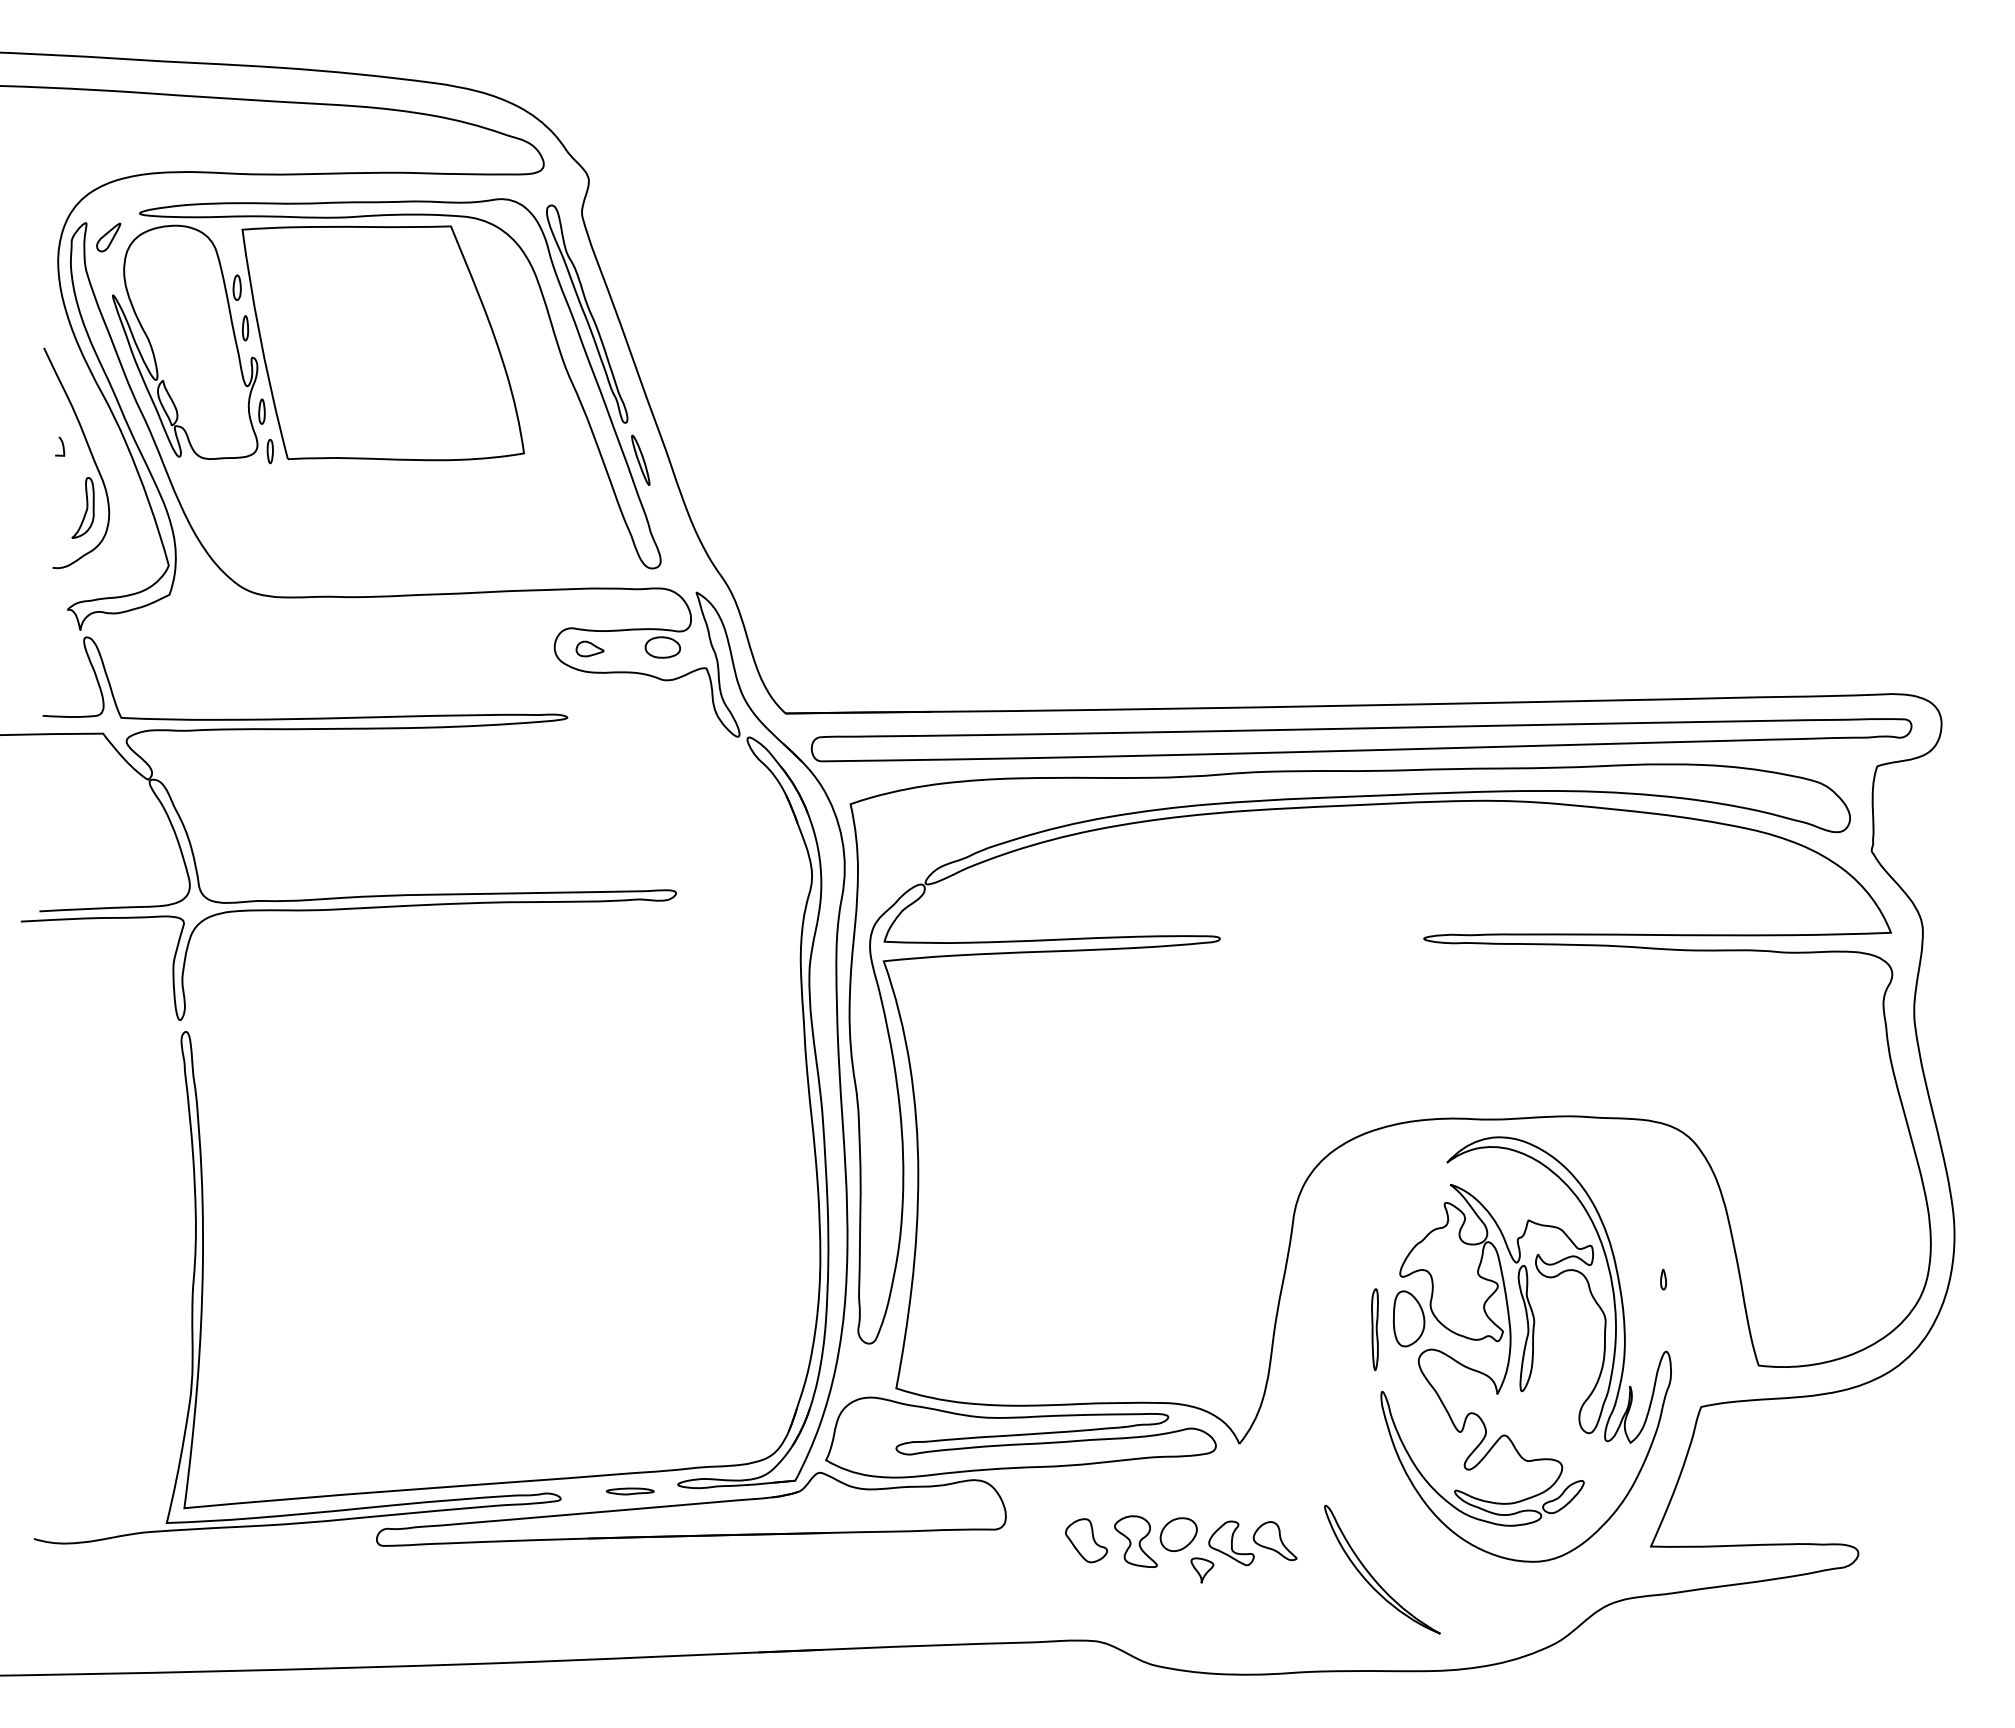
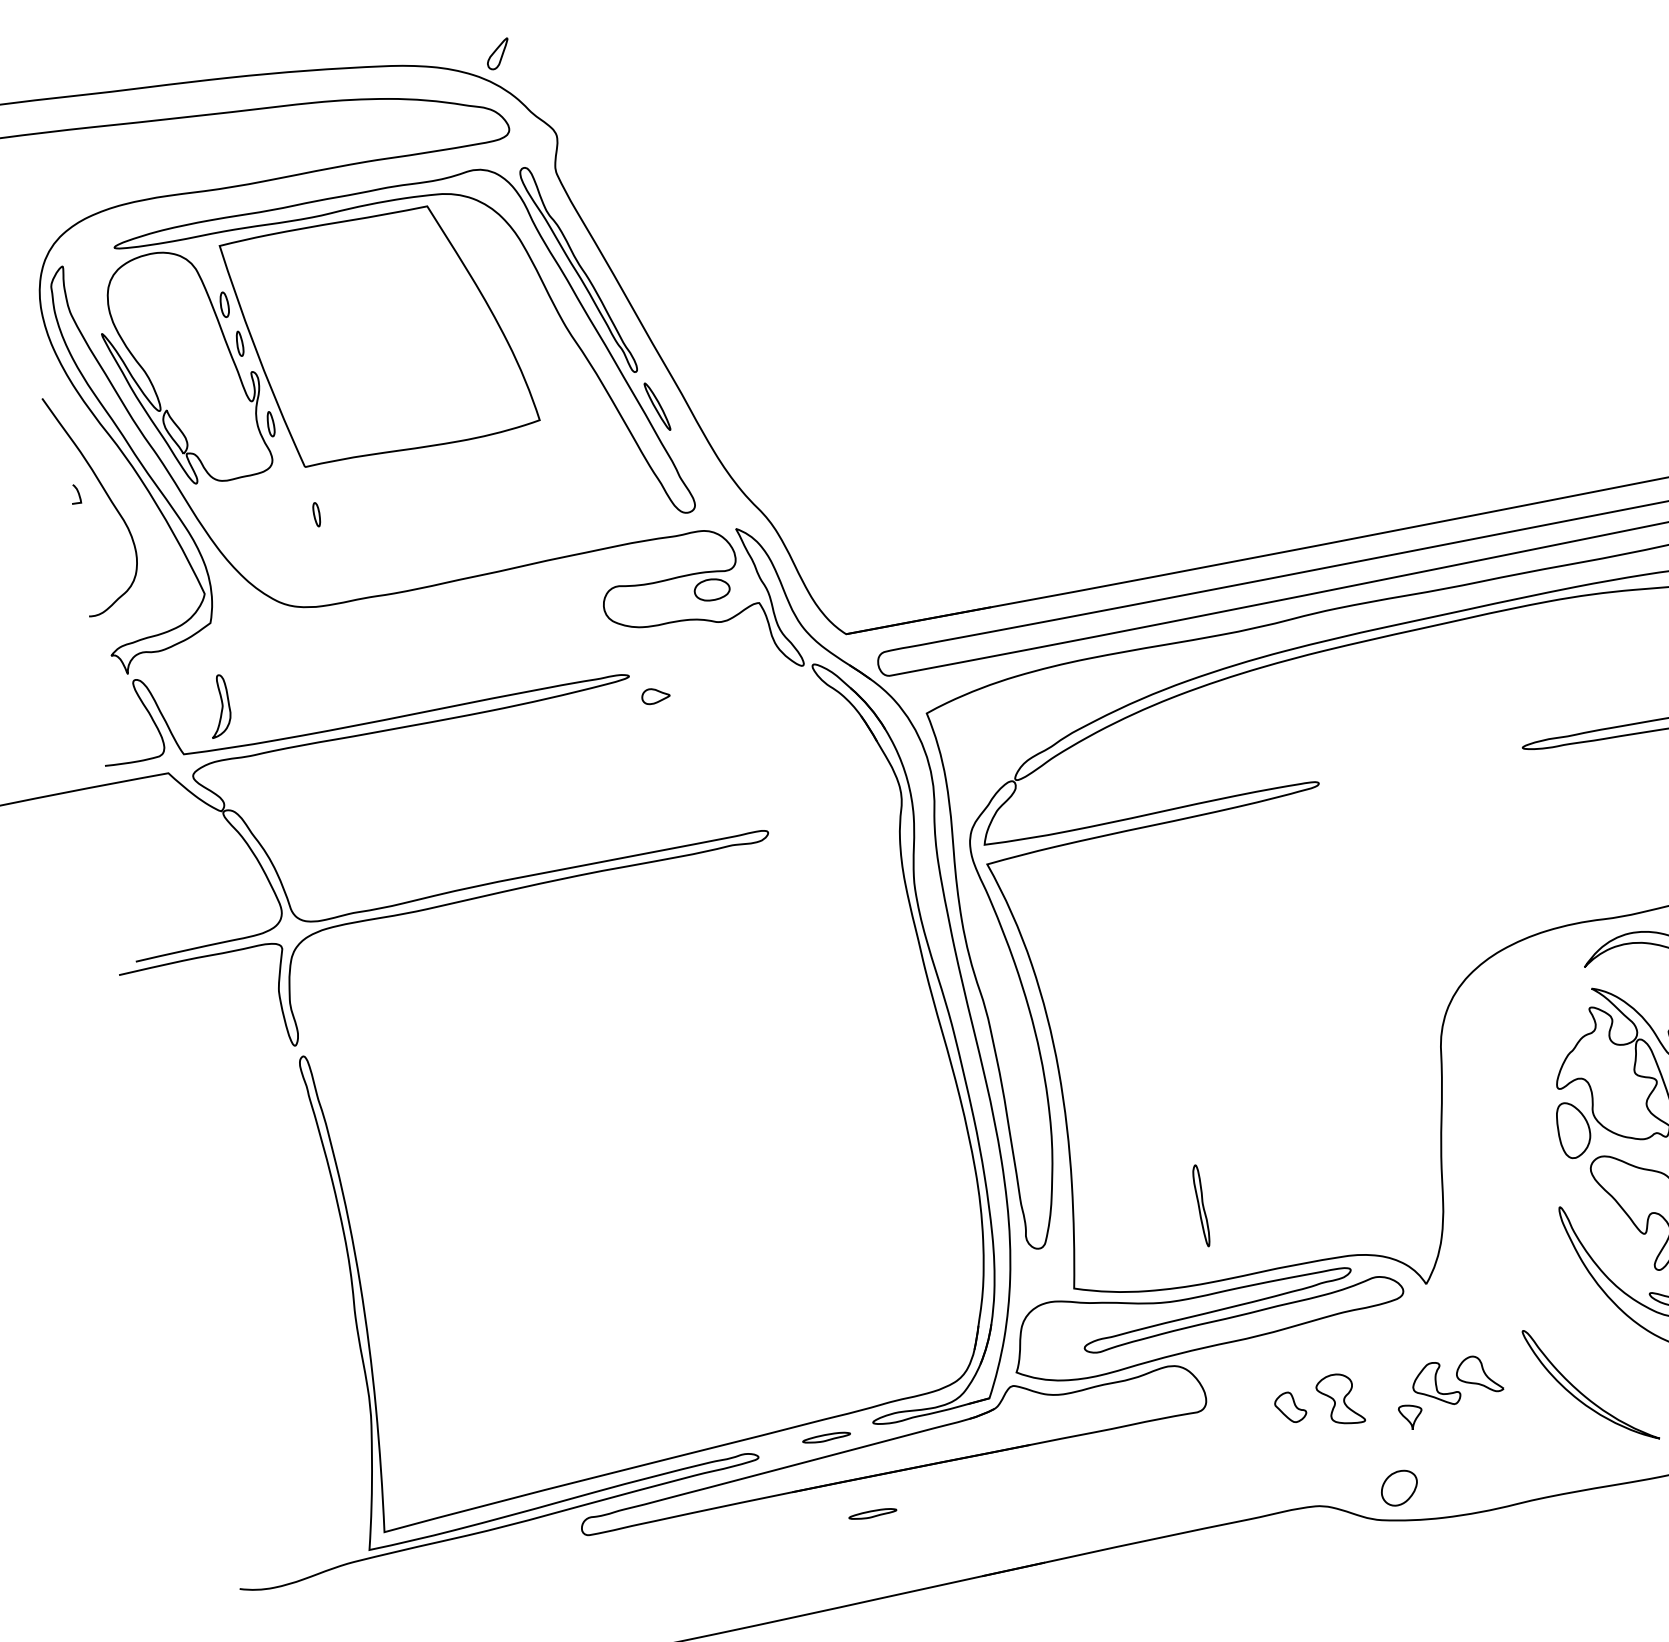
part: (108, 237) -> (497, 54), moved
part: (269, 451) -> (316, 514), moved
part: (82, 507) -> (217, 705), moved
part: (589, 648) -> (655, 695), moved
part: (1374, 1329) -> (1200, 1205), moved
part: (1178, 1534) -> (1399, 1488), moved
part: (1086, 1540) -> (1290, 1407), size x0.7
part: (661, 1573) -> (872, 1514), added

